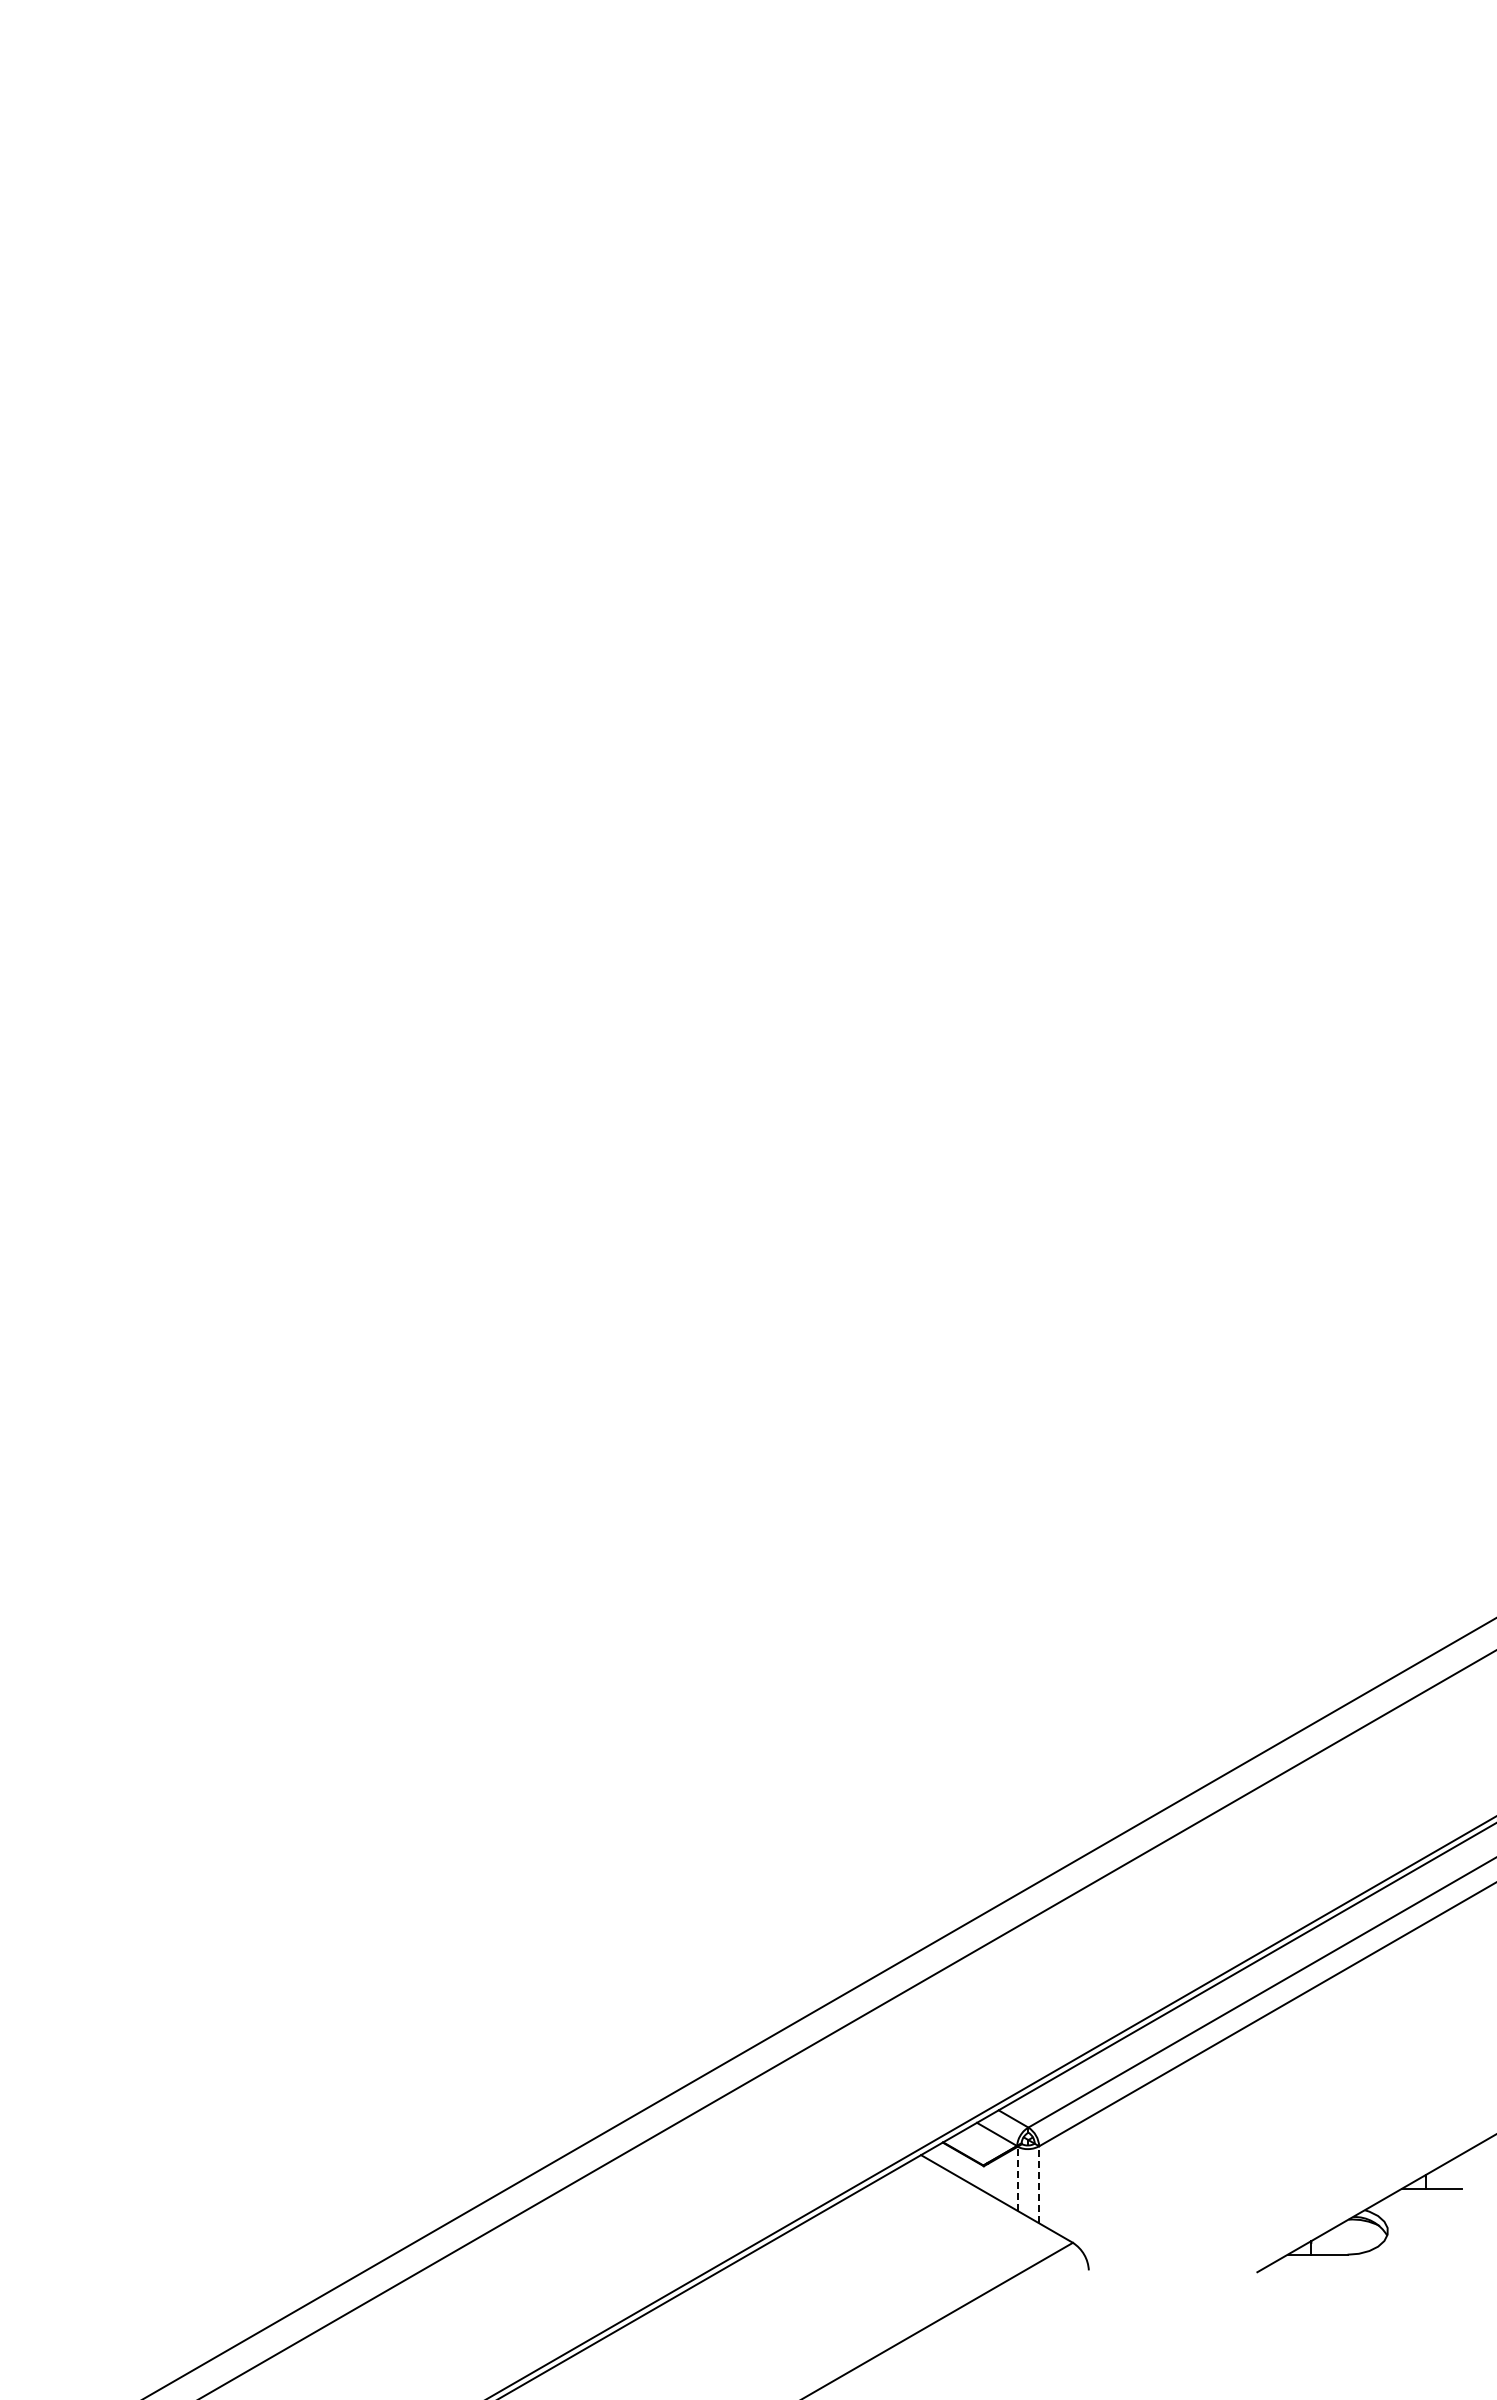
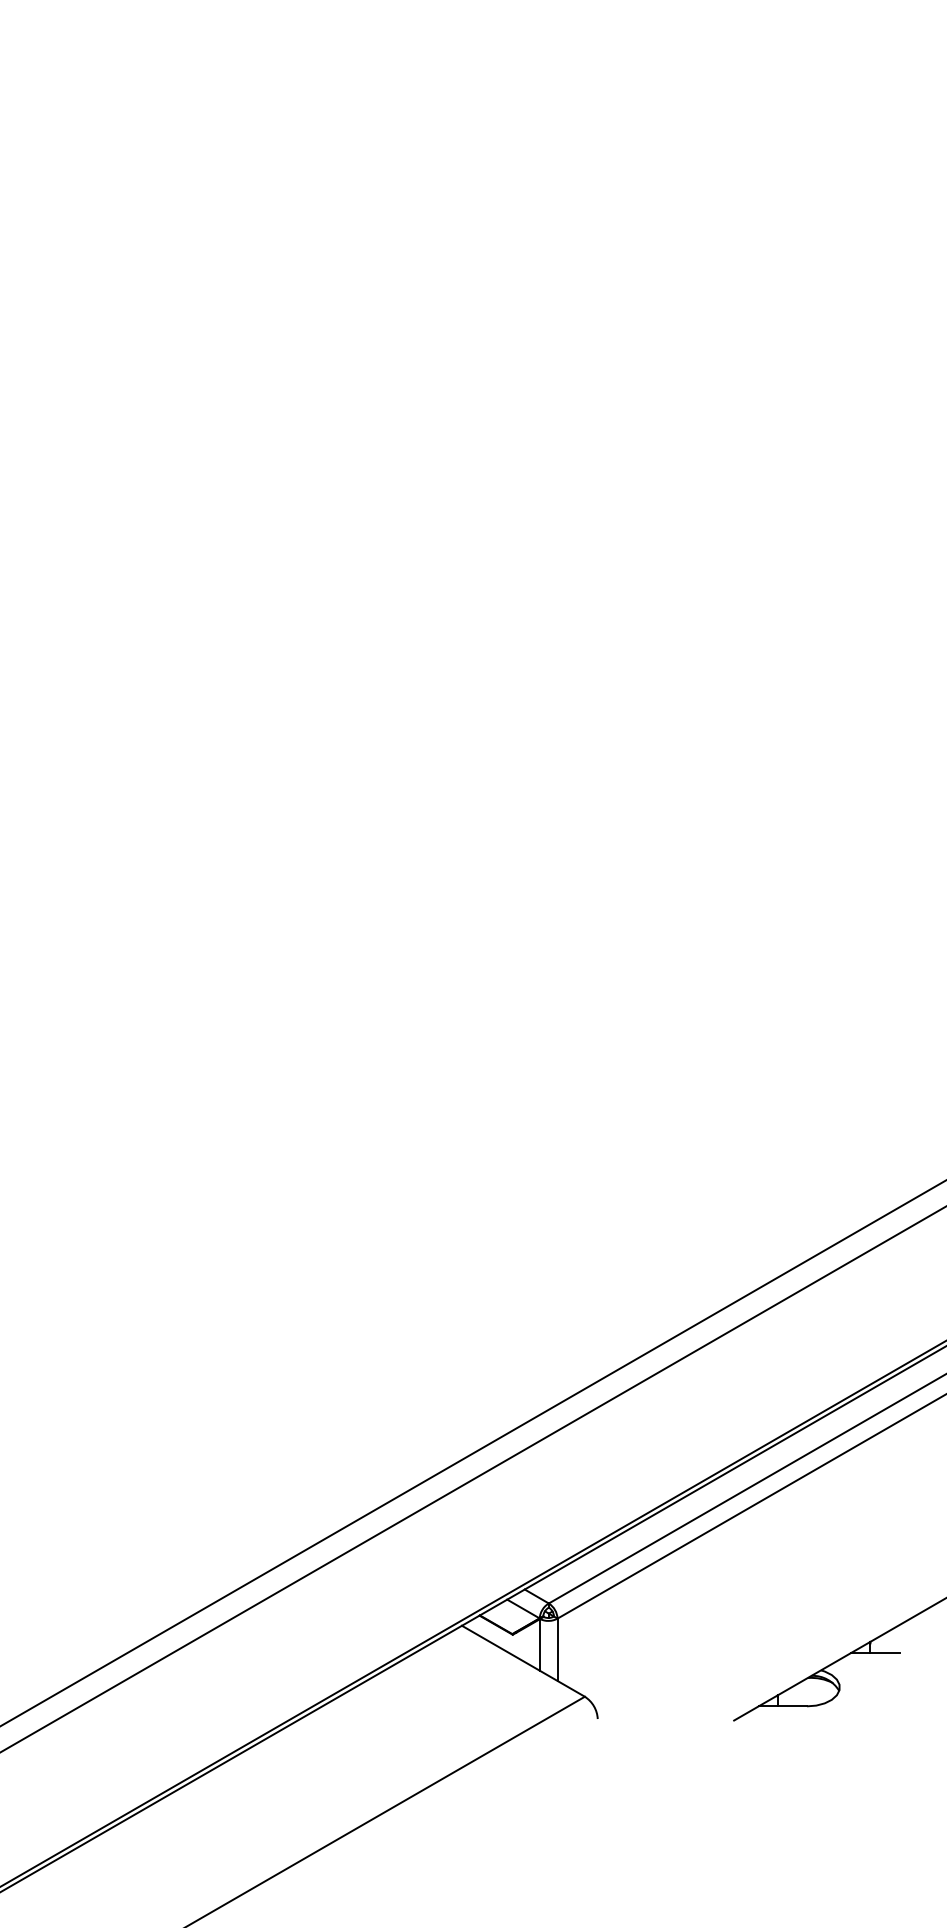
line: (1017, 2178) -> (540, 1644), dashed -> solid
line: (1039, 2184) -> (557, 1649), dashed -> solid

